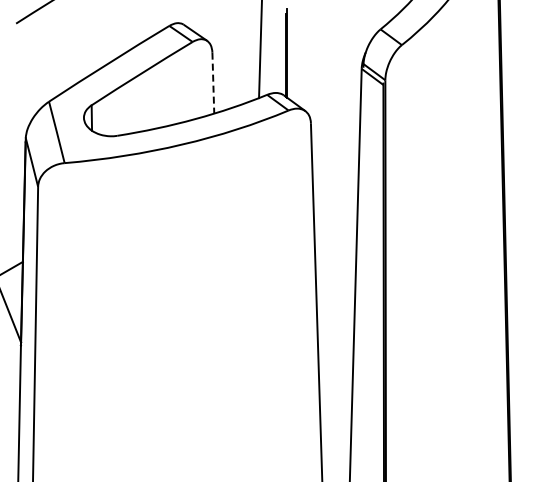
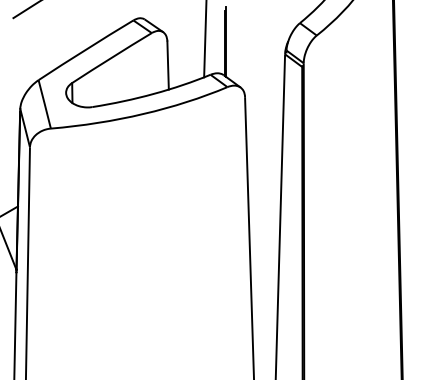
line: (213, 83) -> (168, 65), dashed -> solid

